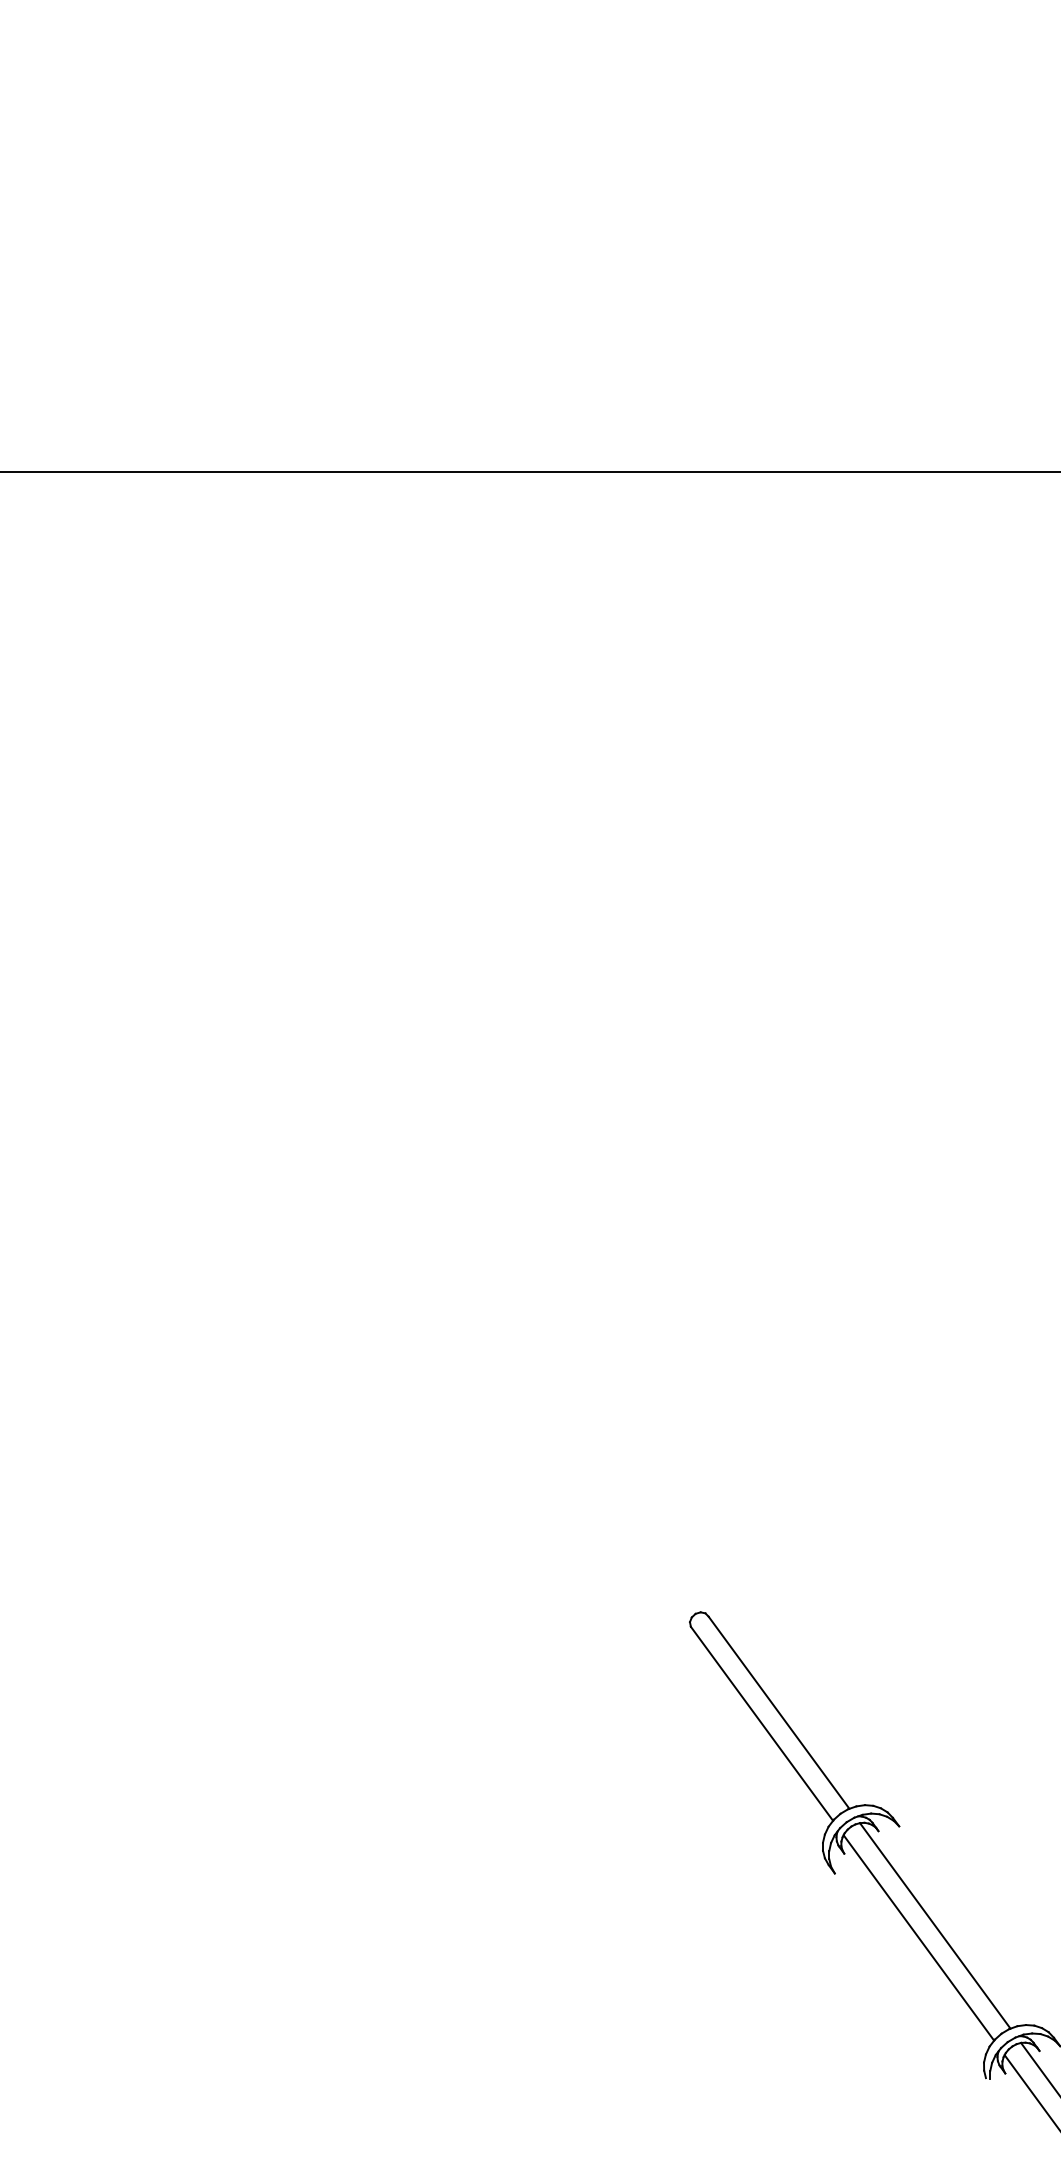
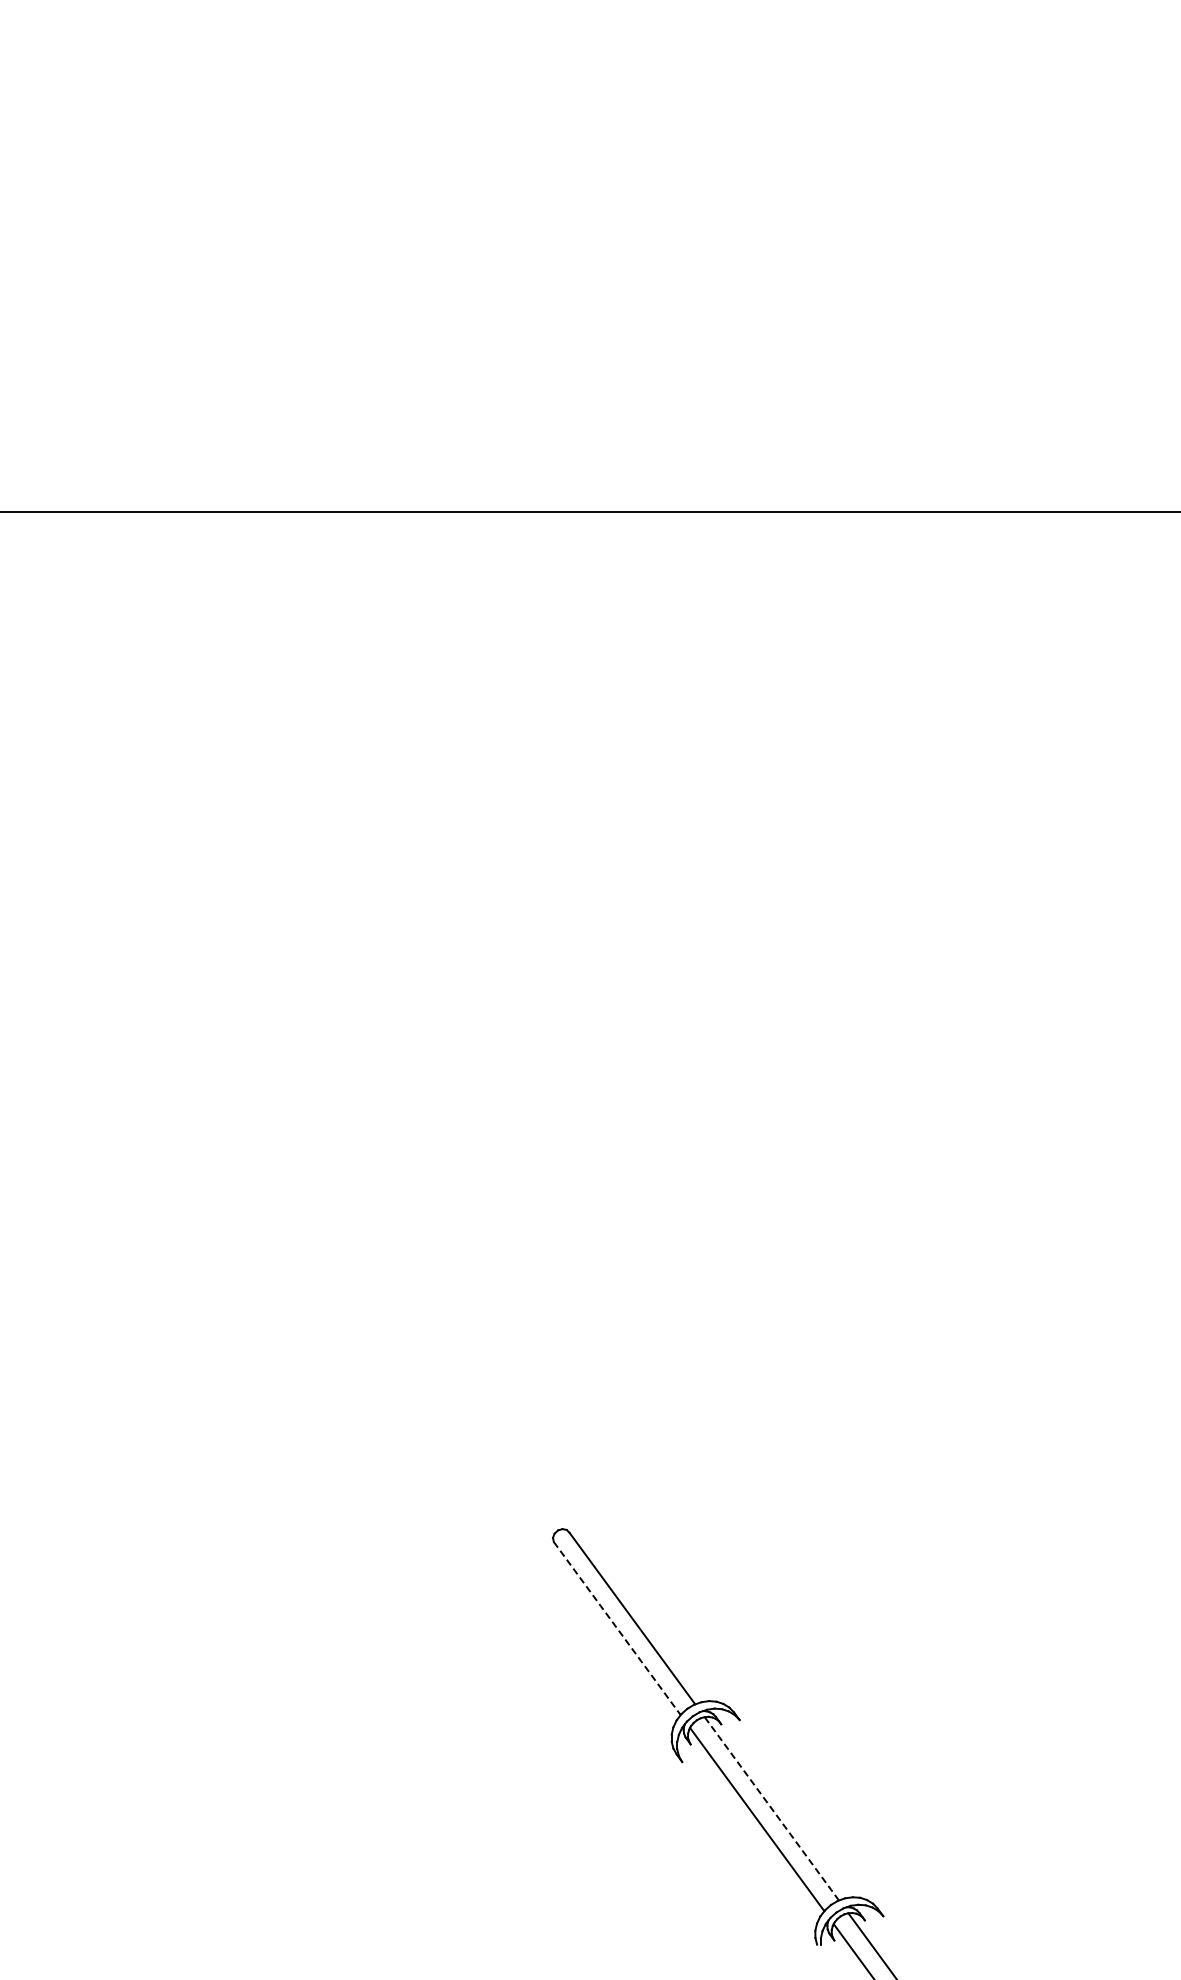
line: (762, 1723) -> (617, 1628), solid -> dashed
line: (934, 1925) -> (771, 1808), solid -> dashed

